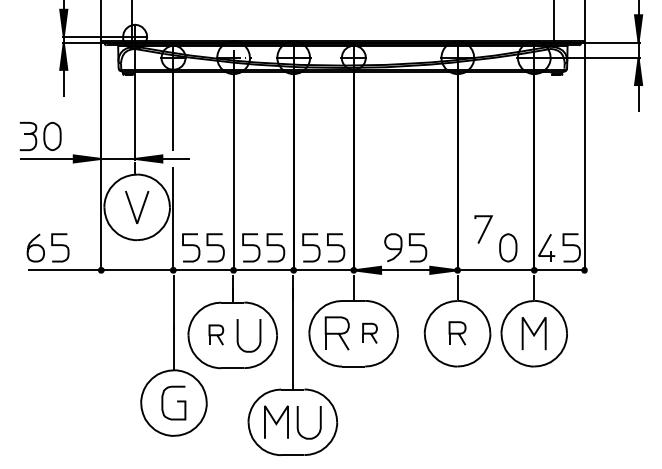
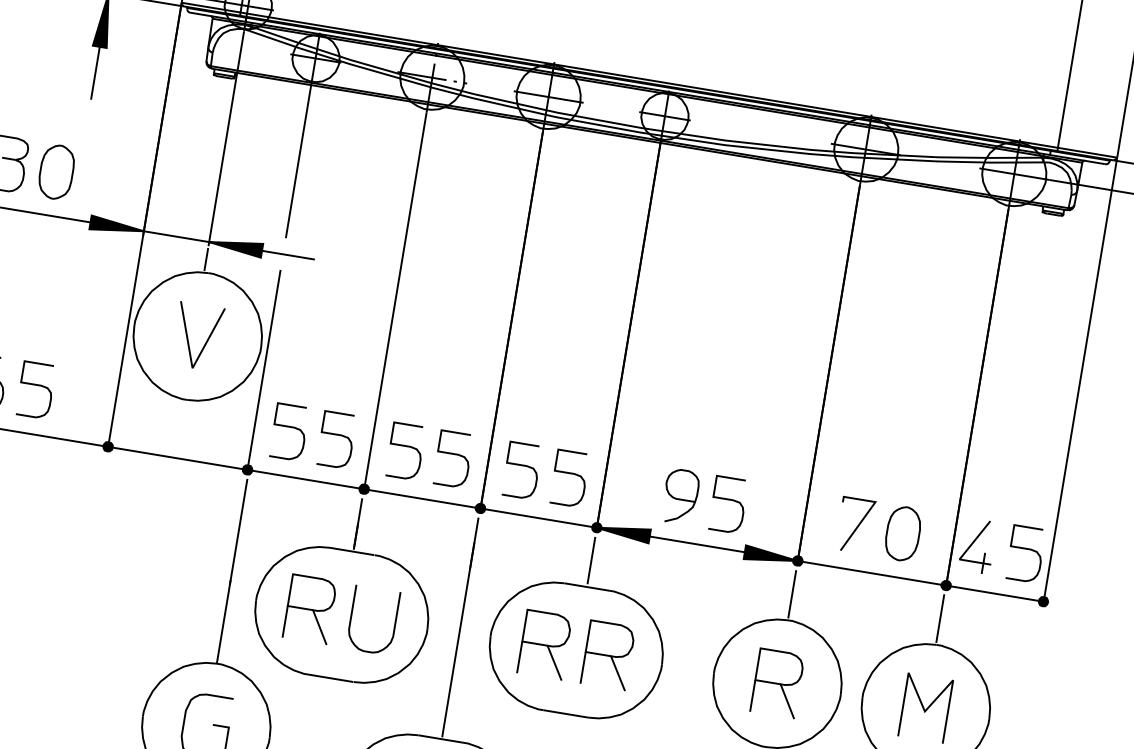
line: (484, 229) -> (857, 525), moved
part: (369, 333) -> (607, 655), size x1.67
part: (457, 333) -> (777, 683), size x1.43
part: (216, 334) -> (310, 607), size x1.67

